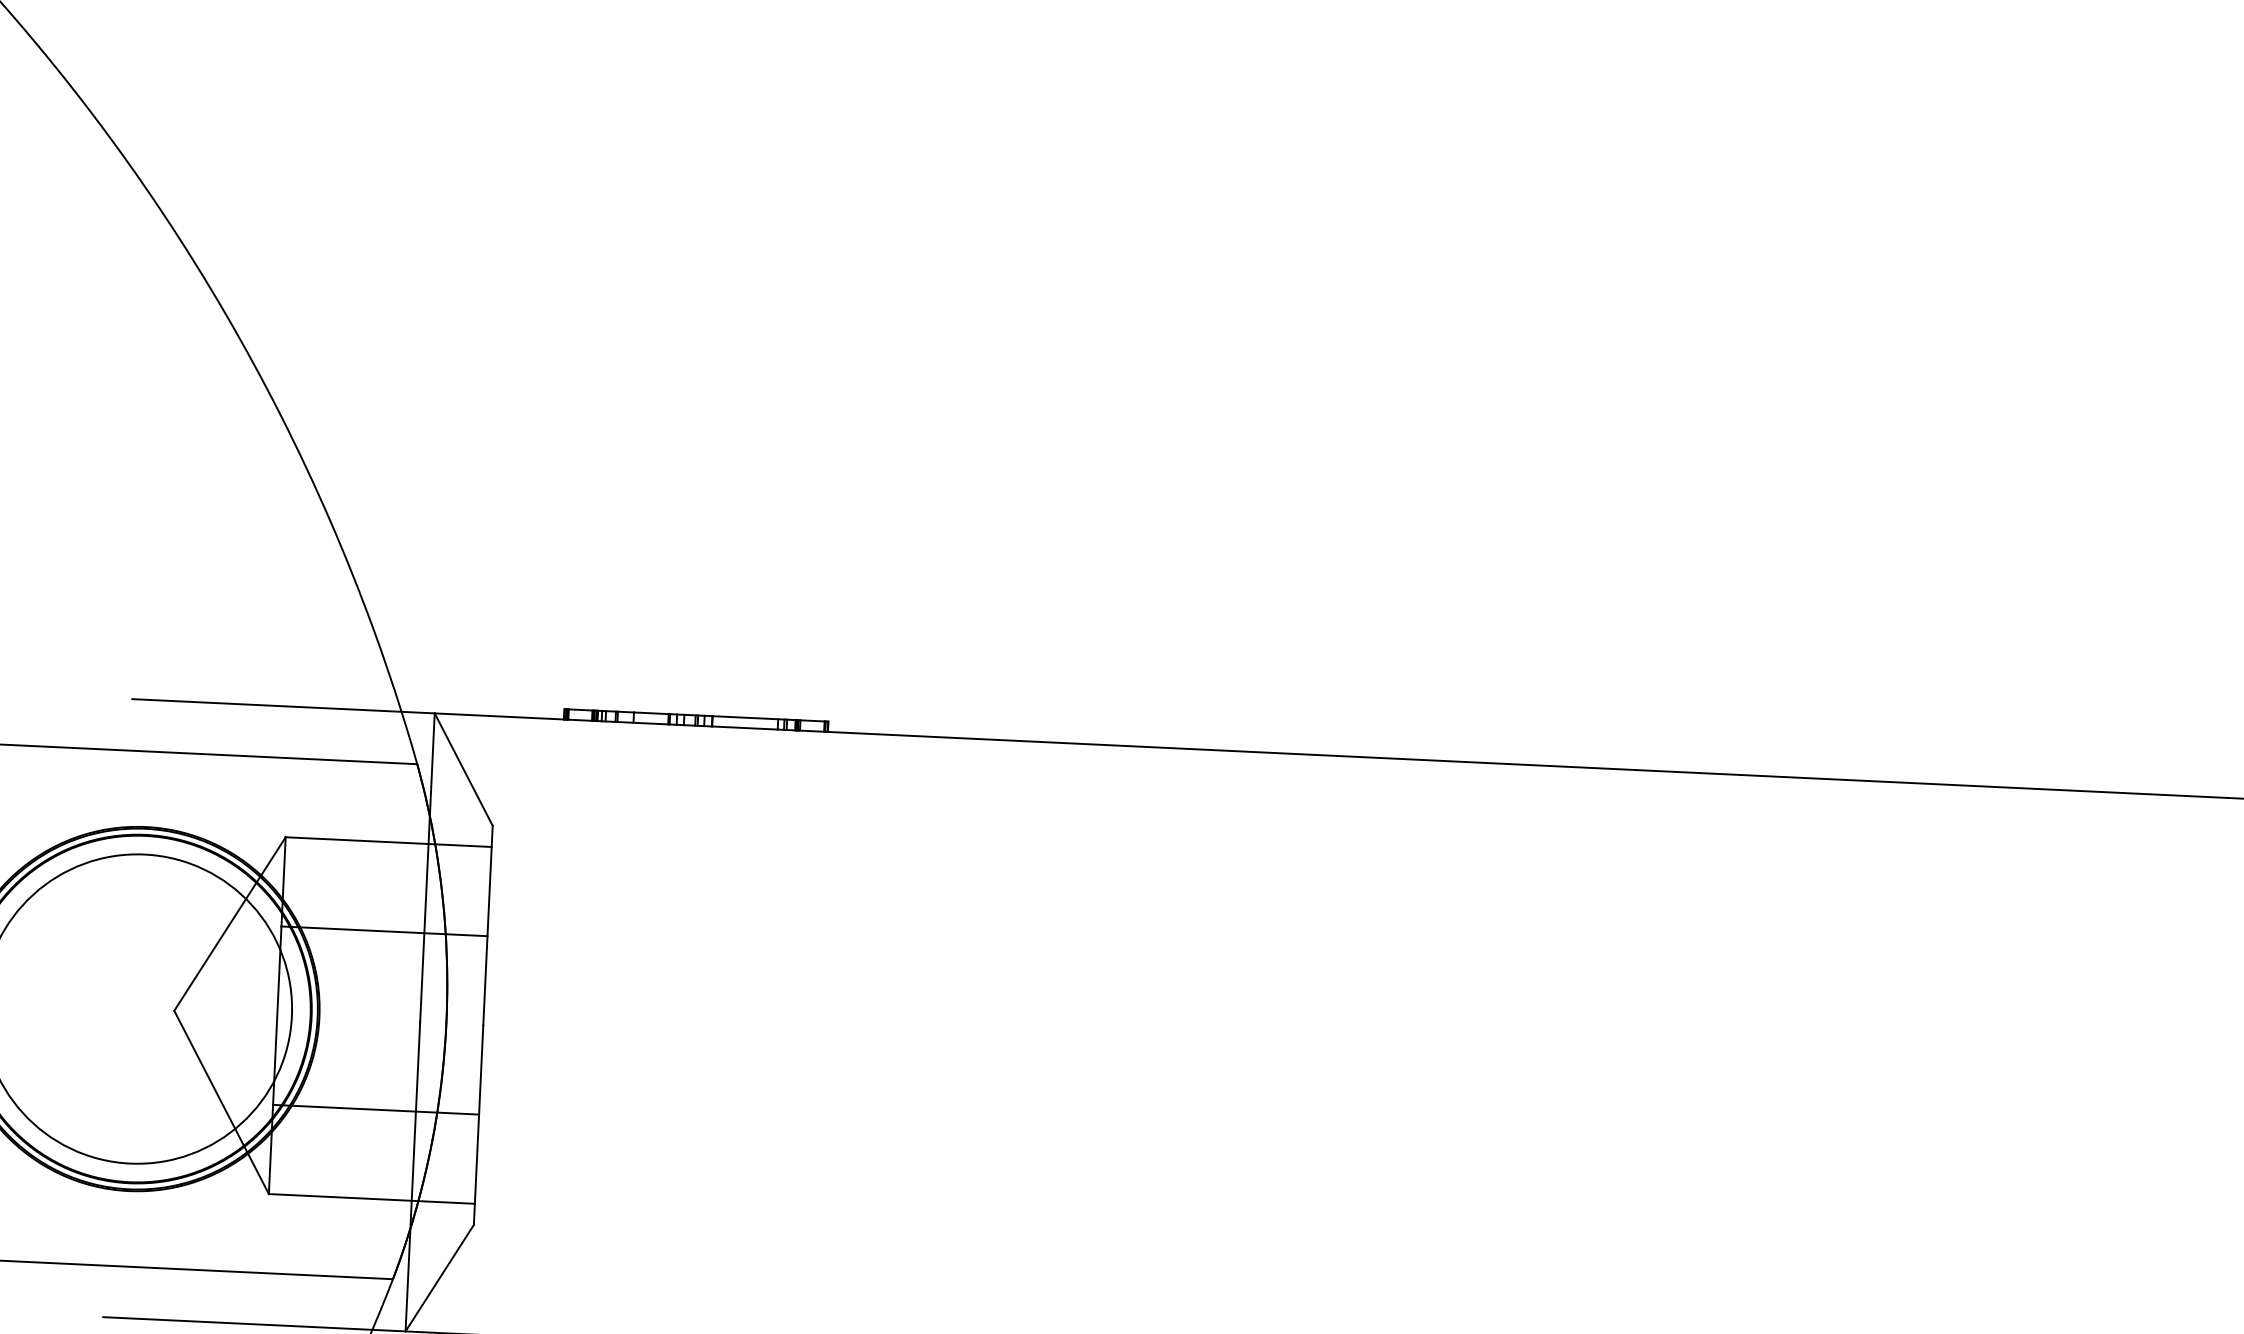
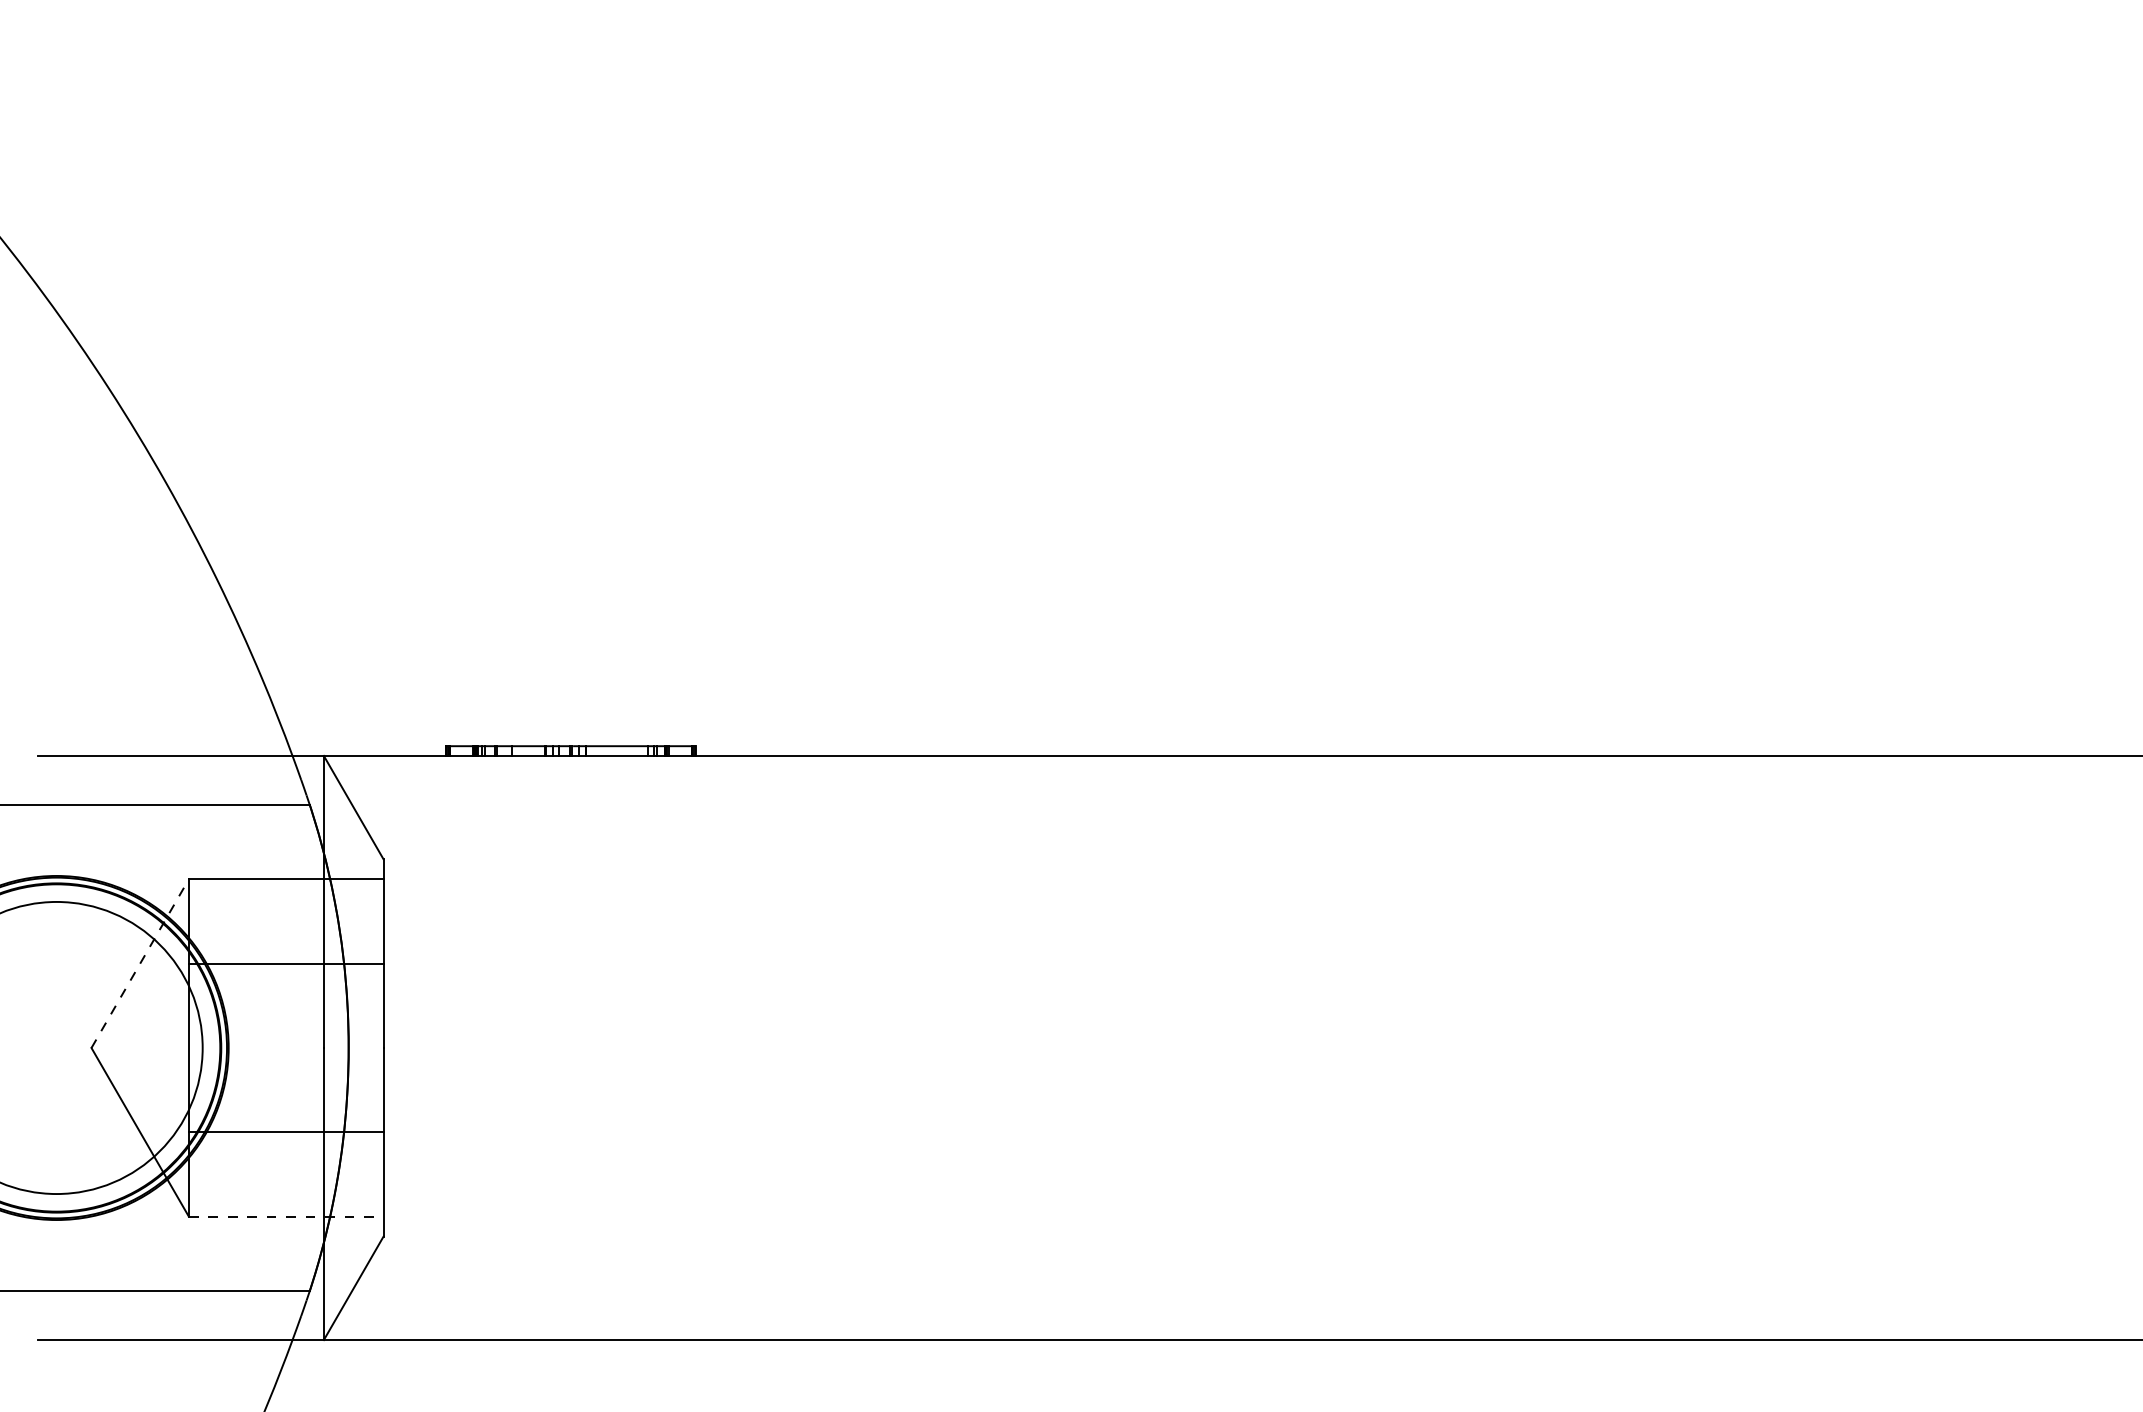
line: (230, 923) -> (140, 963), solid -> dashed
line: (372, 1198) -> (286, 1216), solid -> dashed

